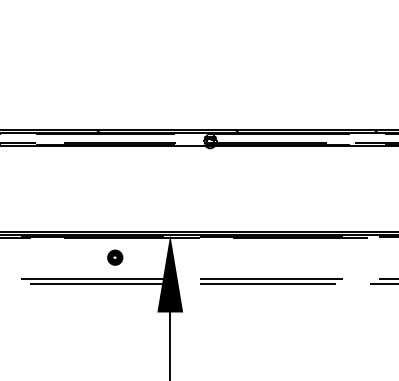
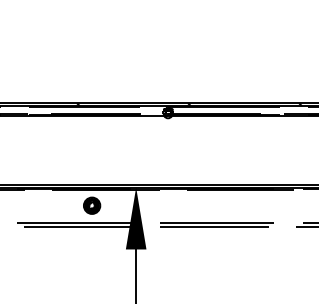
part: (115, 257) -> (92, 205), size x1.43

